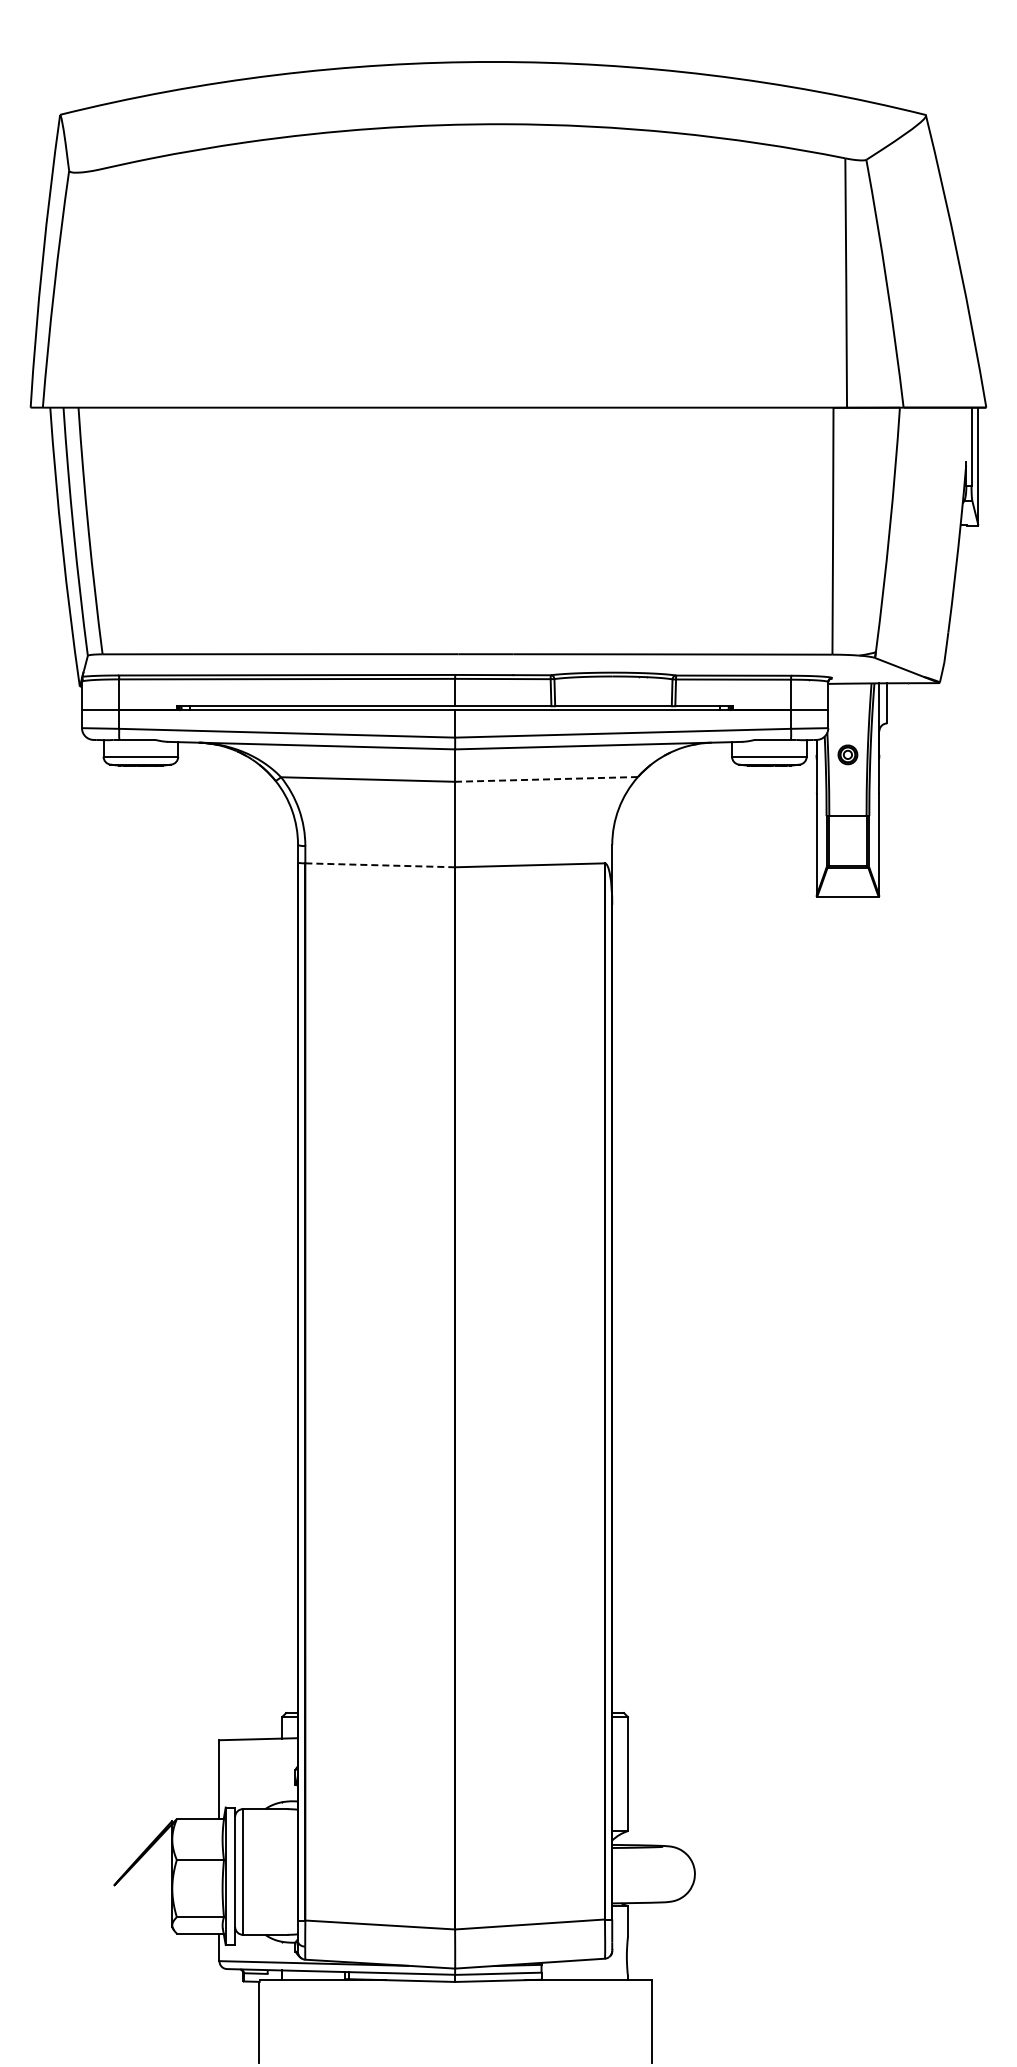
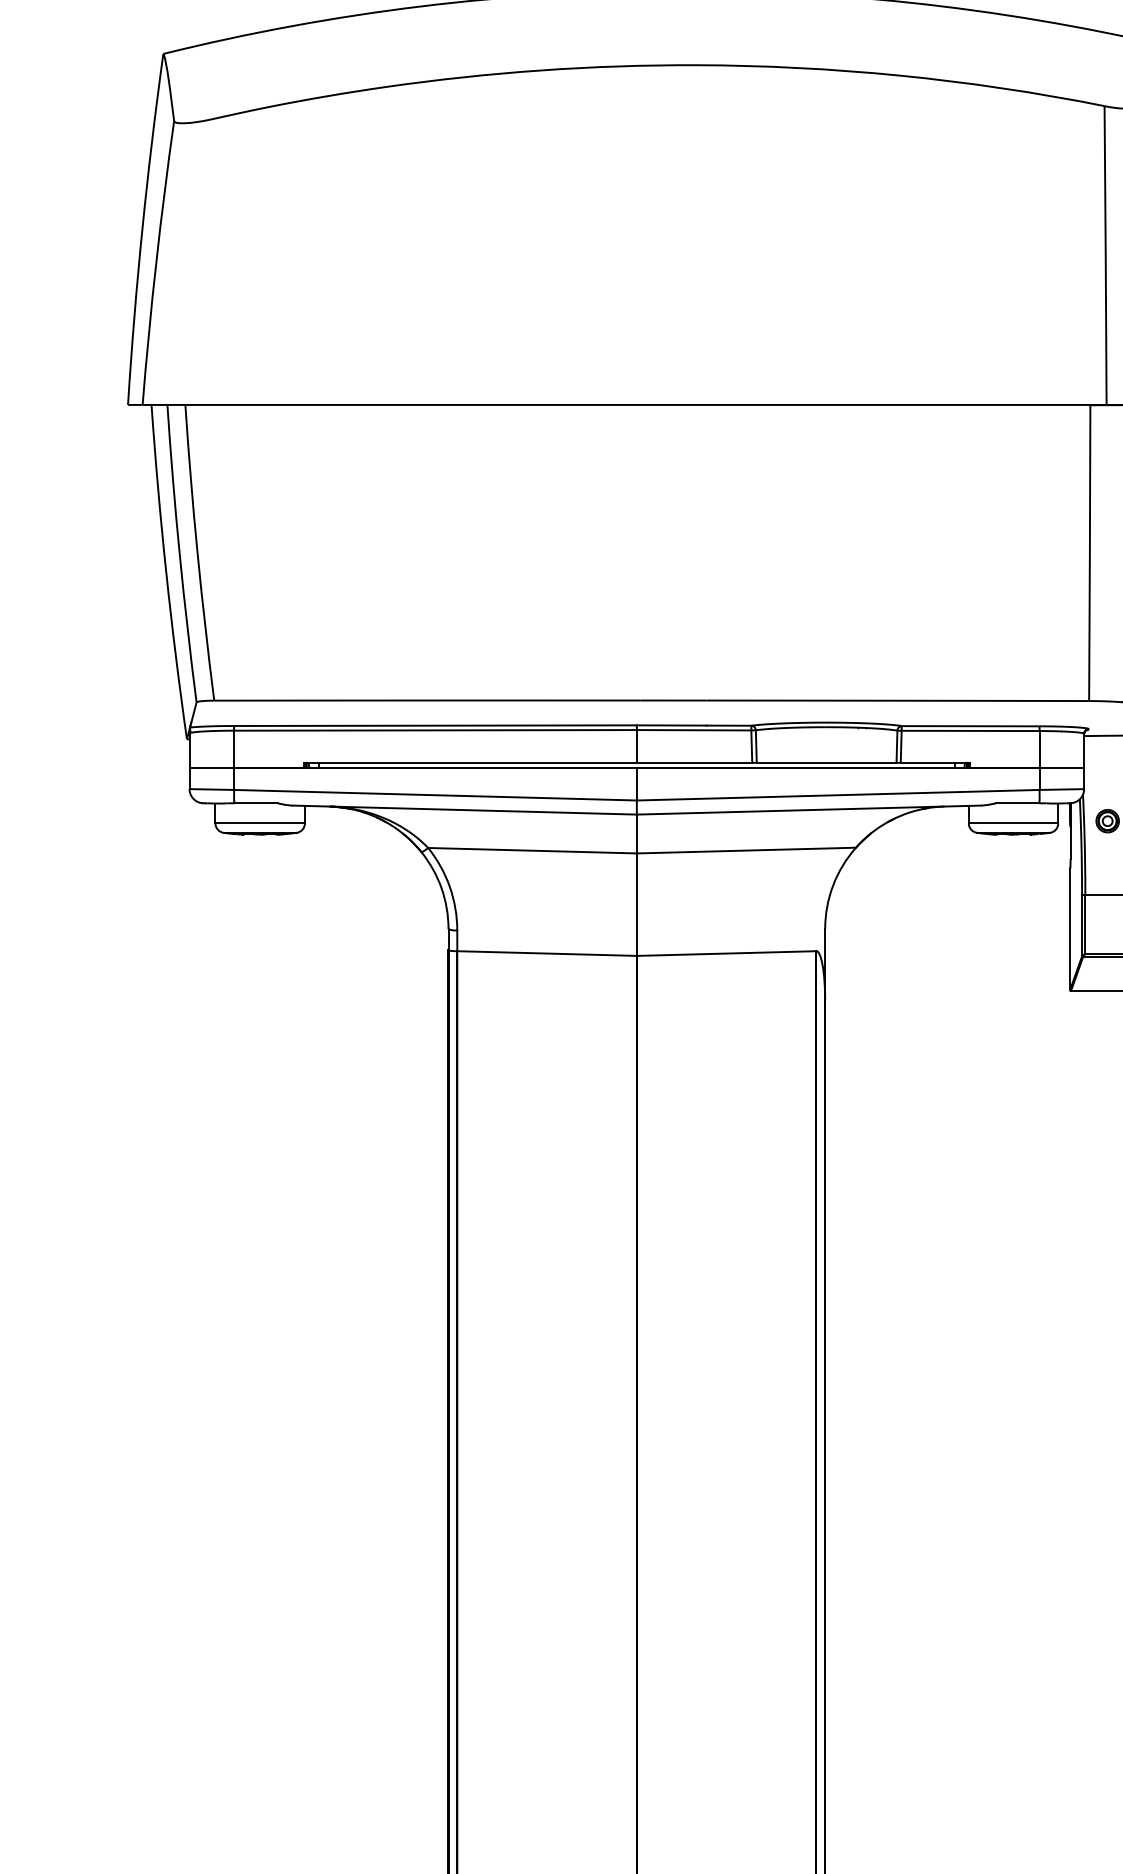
line: (546, 779) -> (746, 850), dashed -> solid
line: (380, 865) -> (547, 953), dashed -> solid

